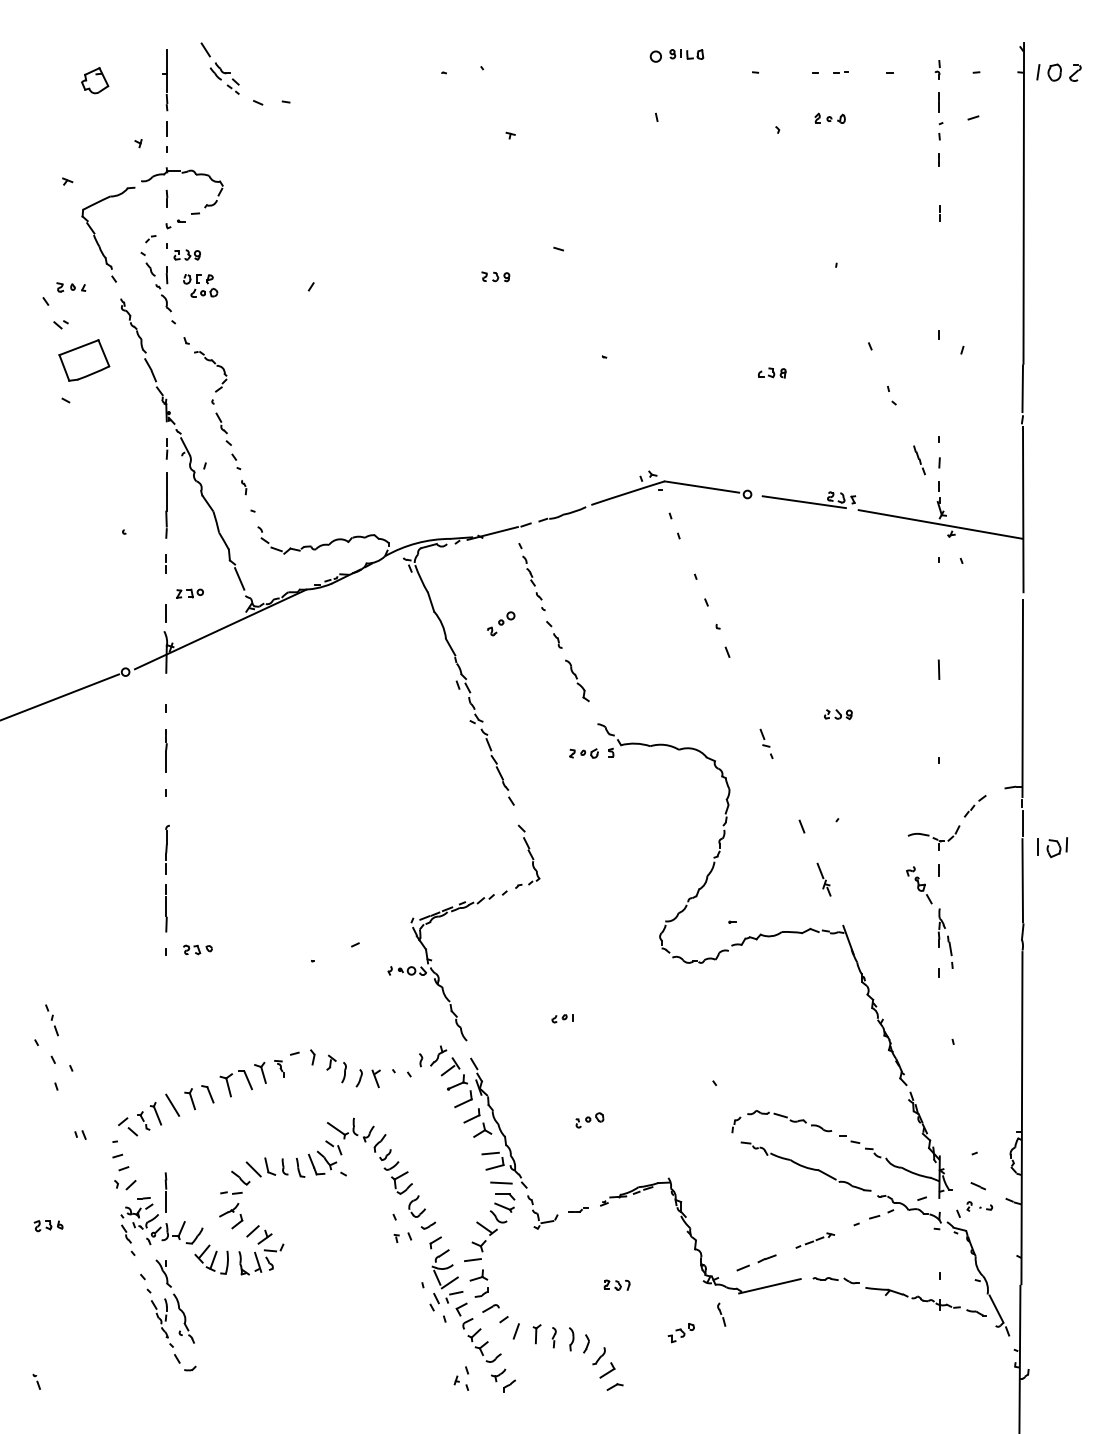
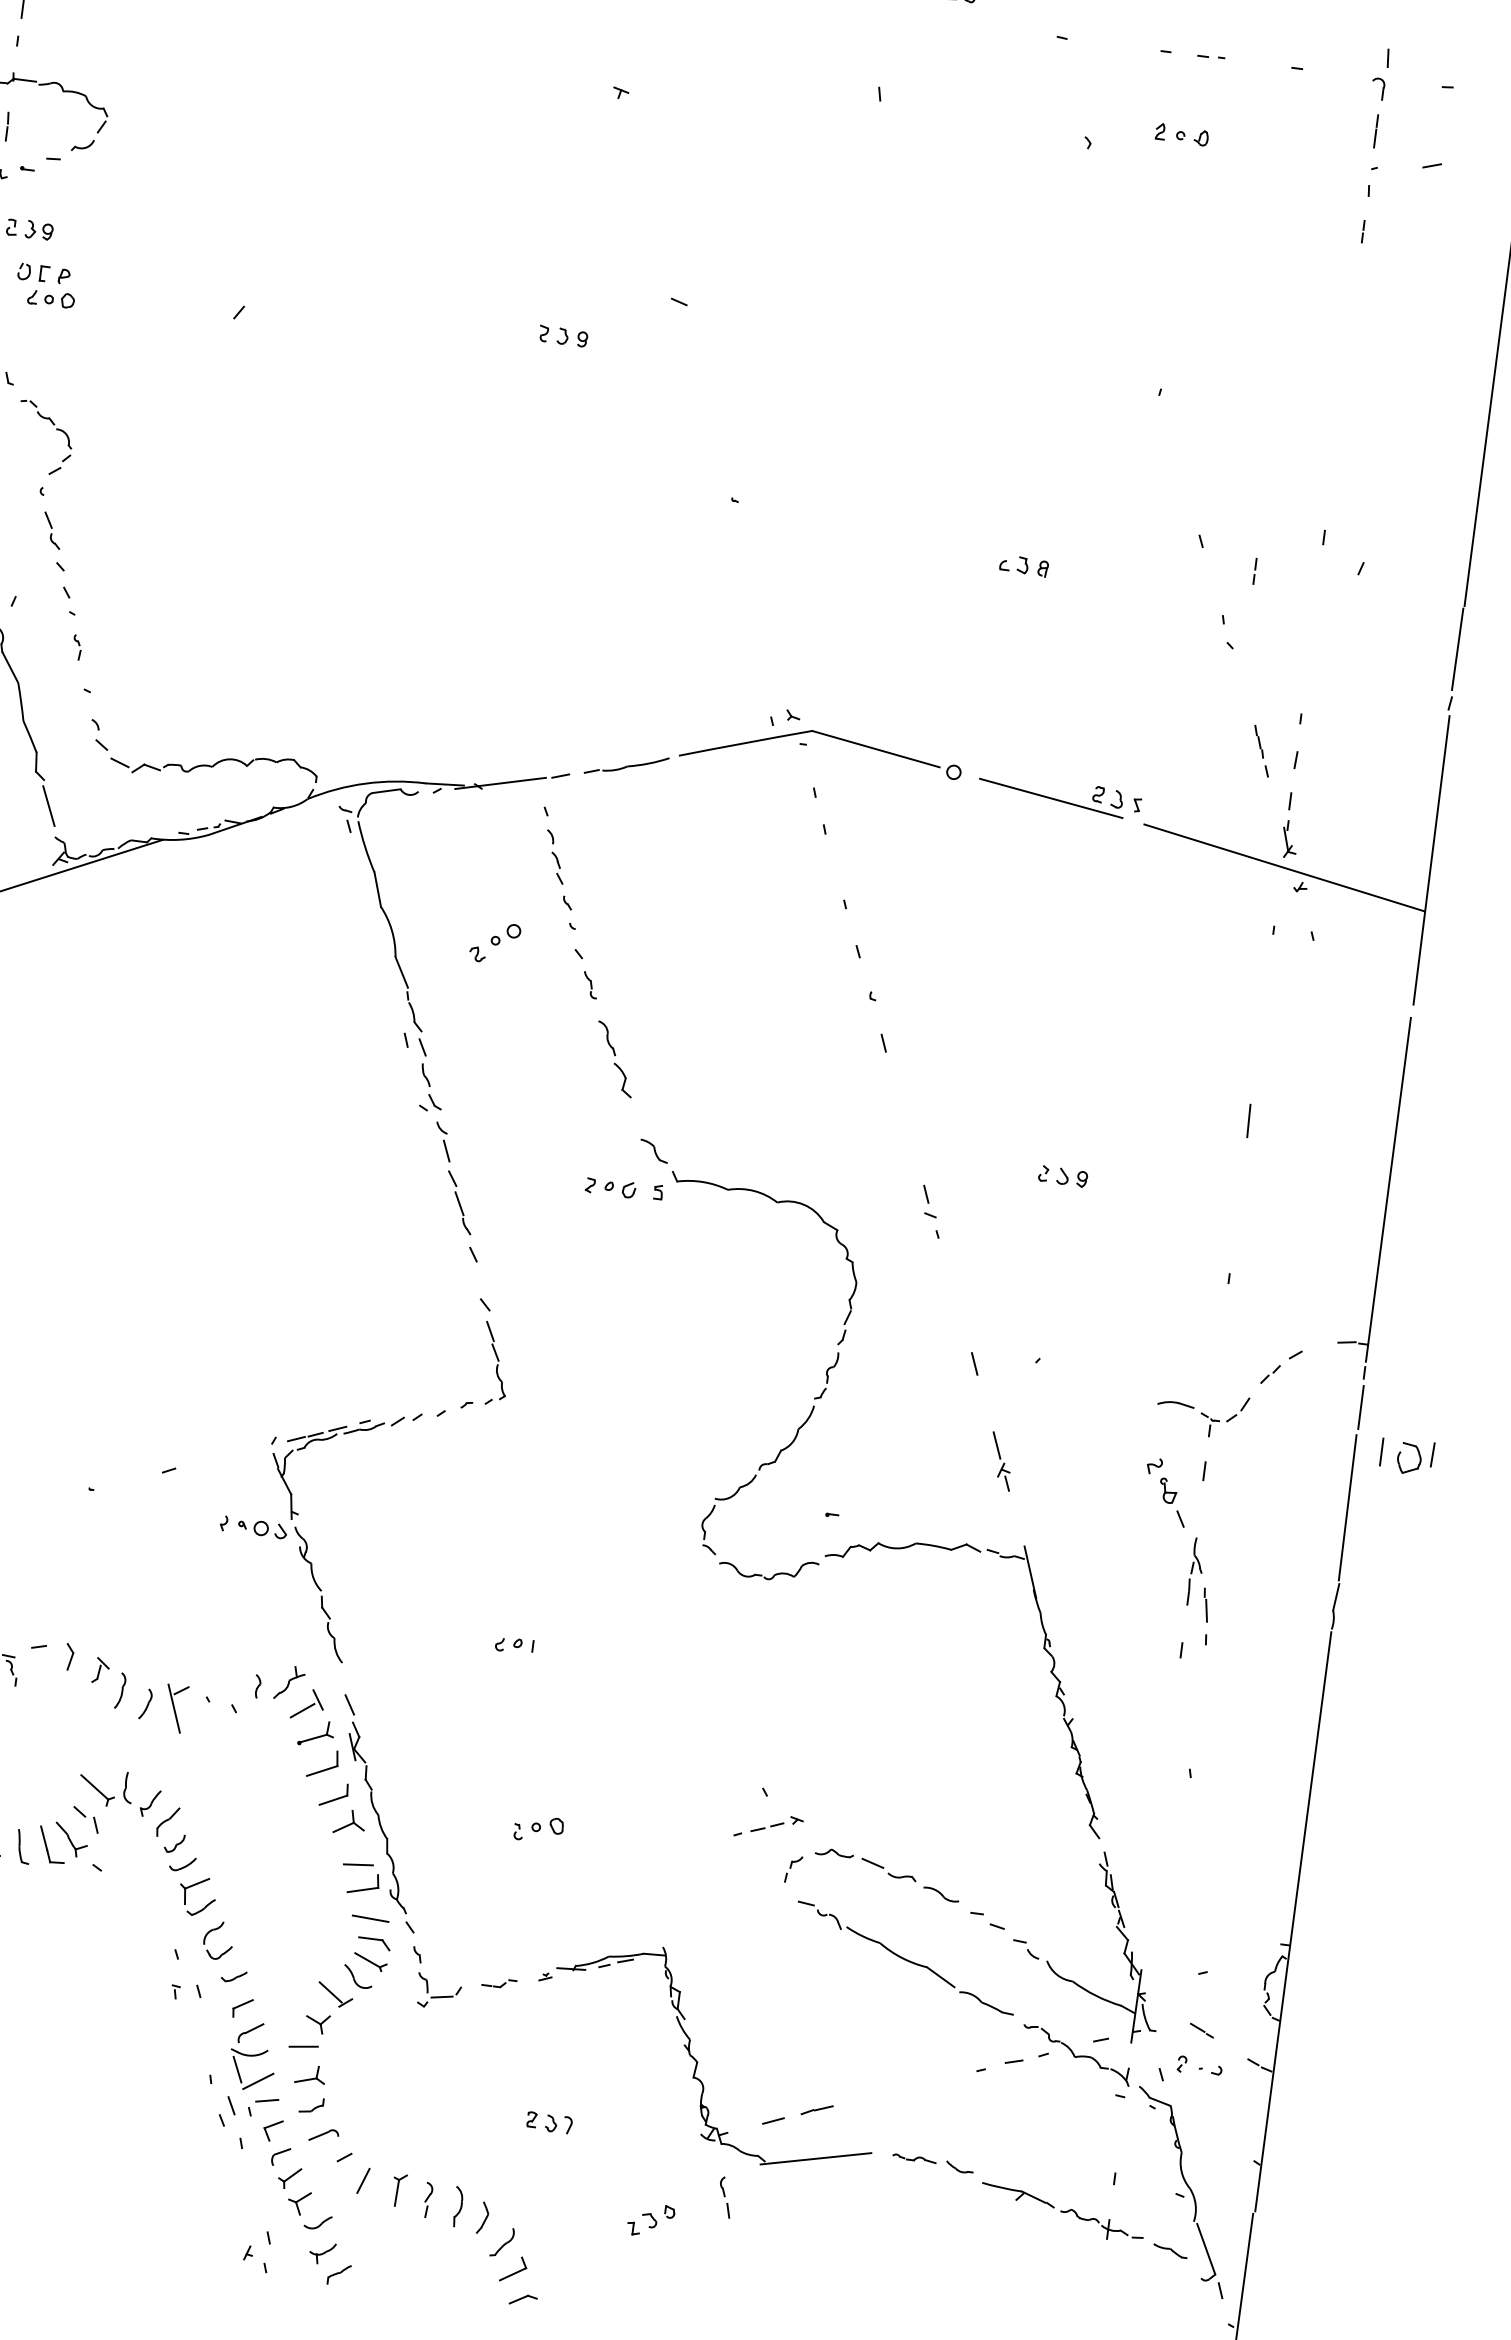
part: (937, 69) -> (1380, 73), size x1.6
line: (939, 212) -> (1254, 569), moved
part: (375, 1078) -> (174, 1708), size x1.6
part: (815, 1240) -> (769, 1826), moved

